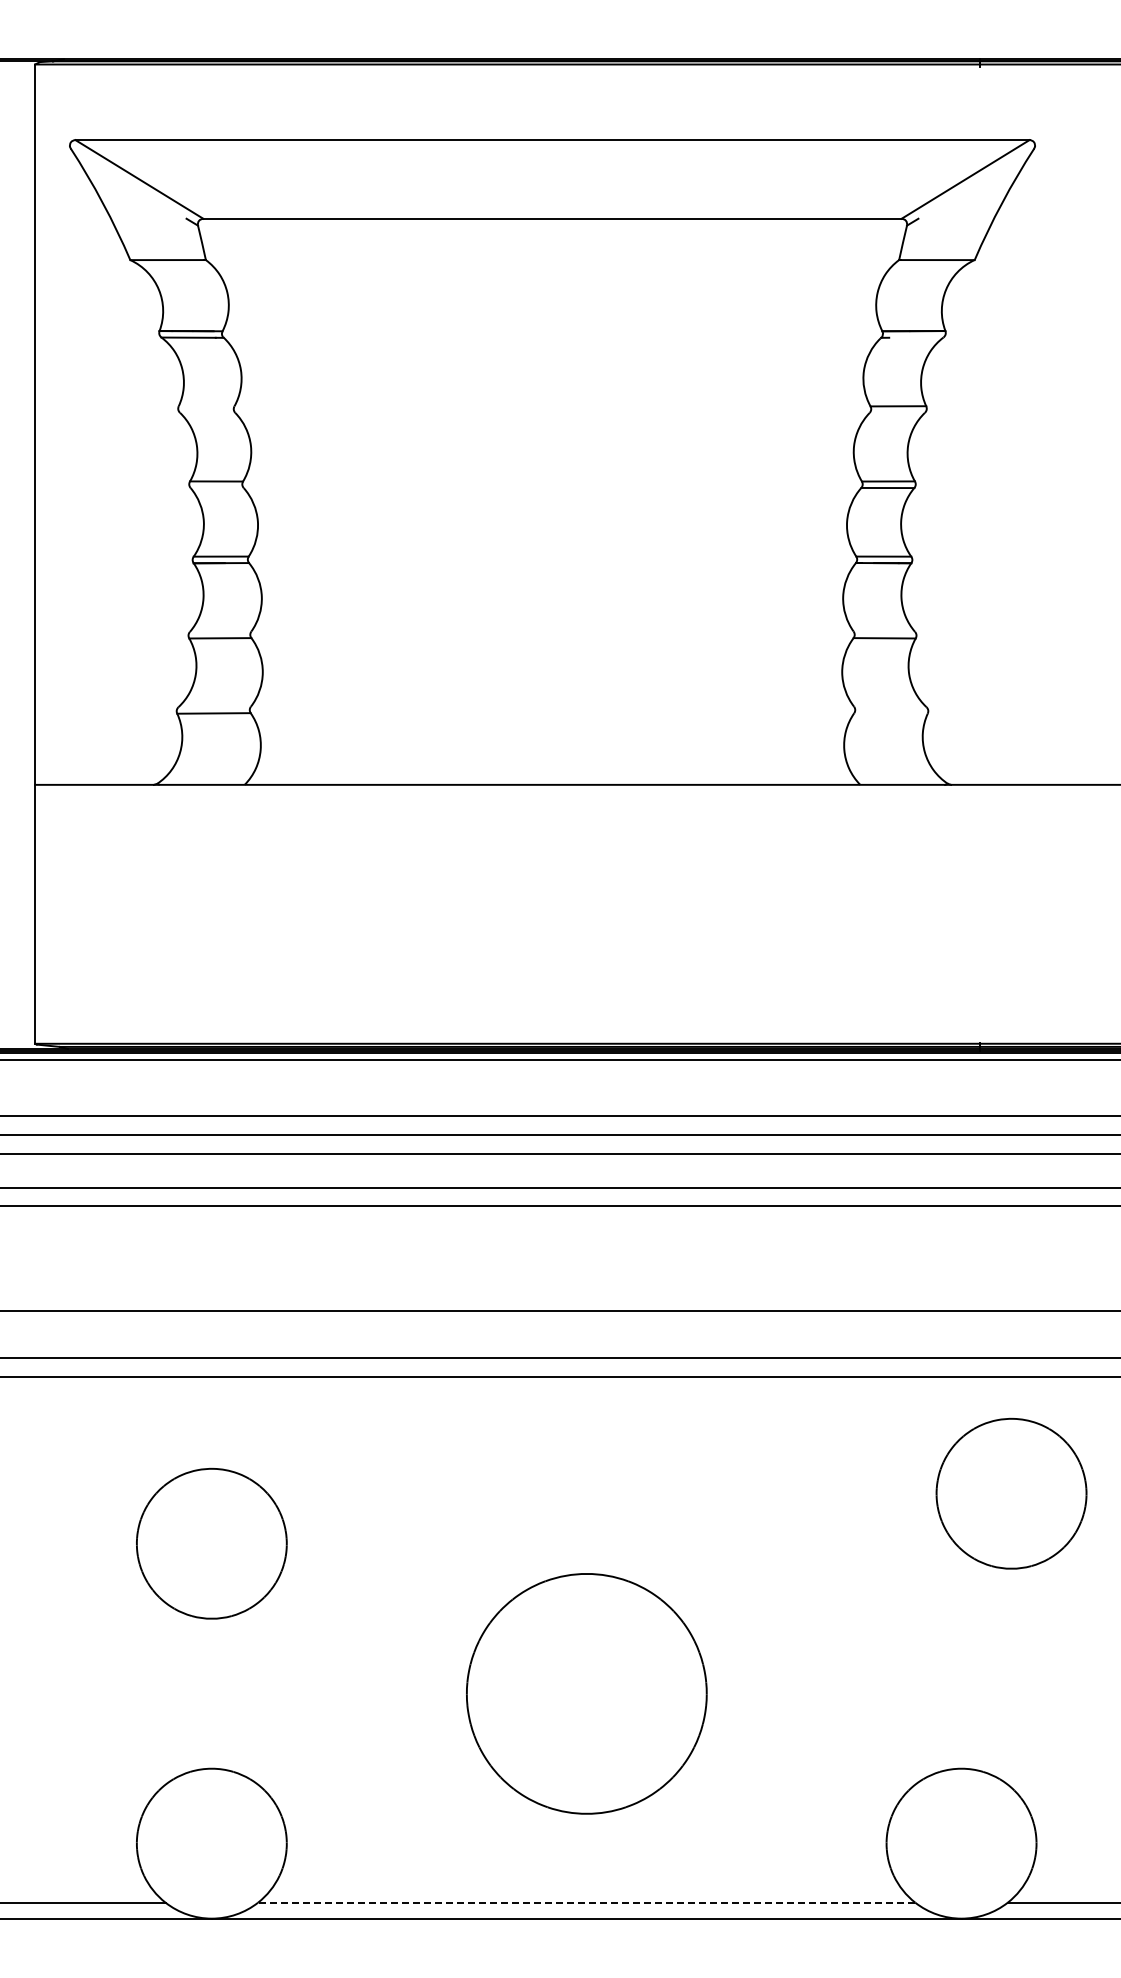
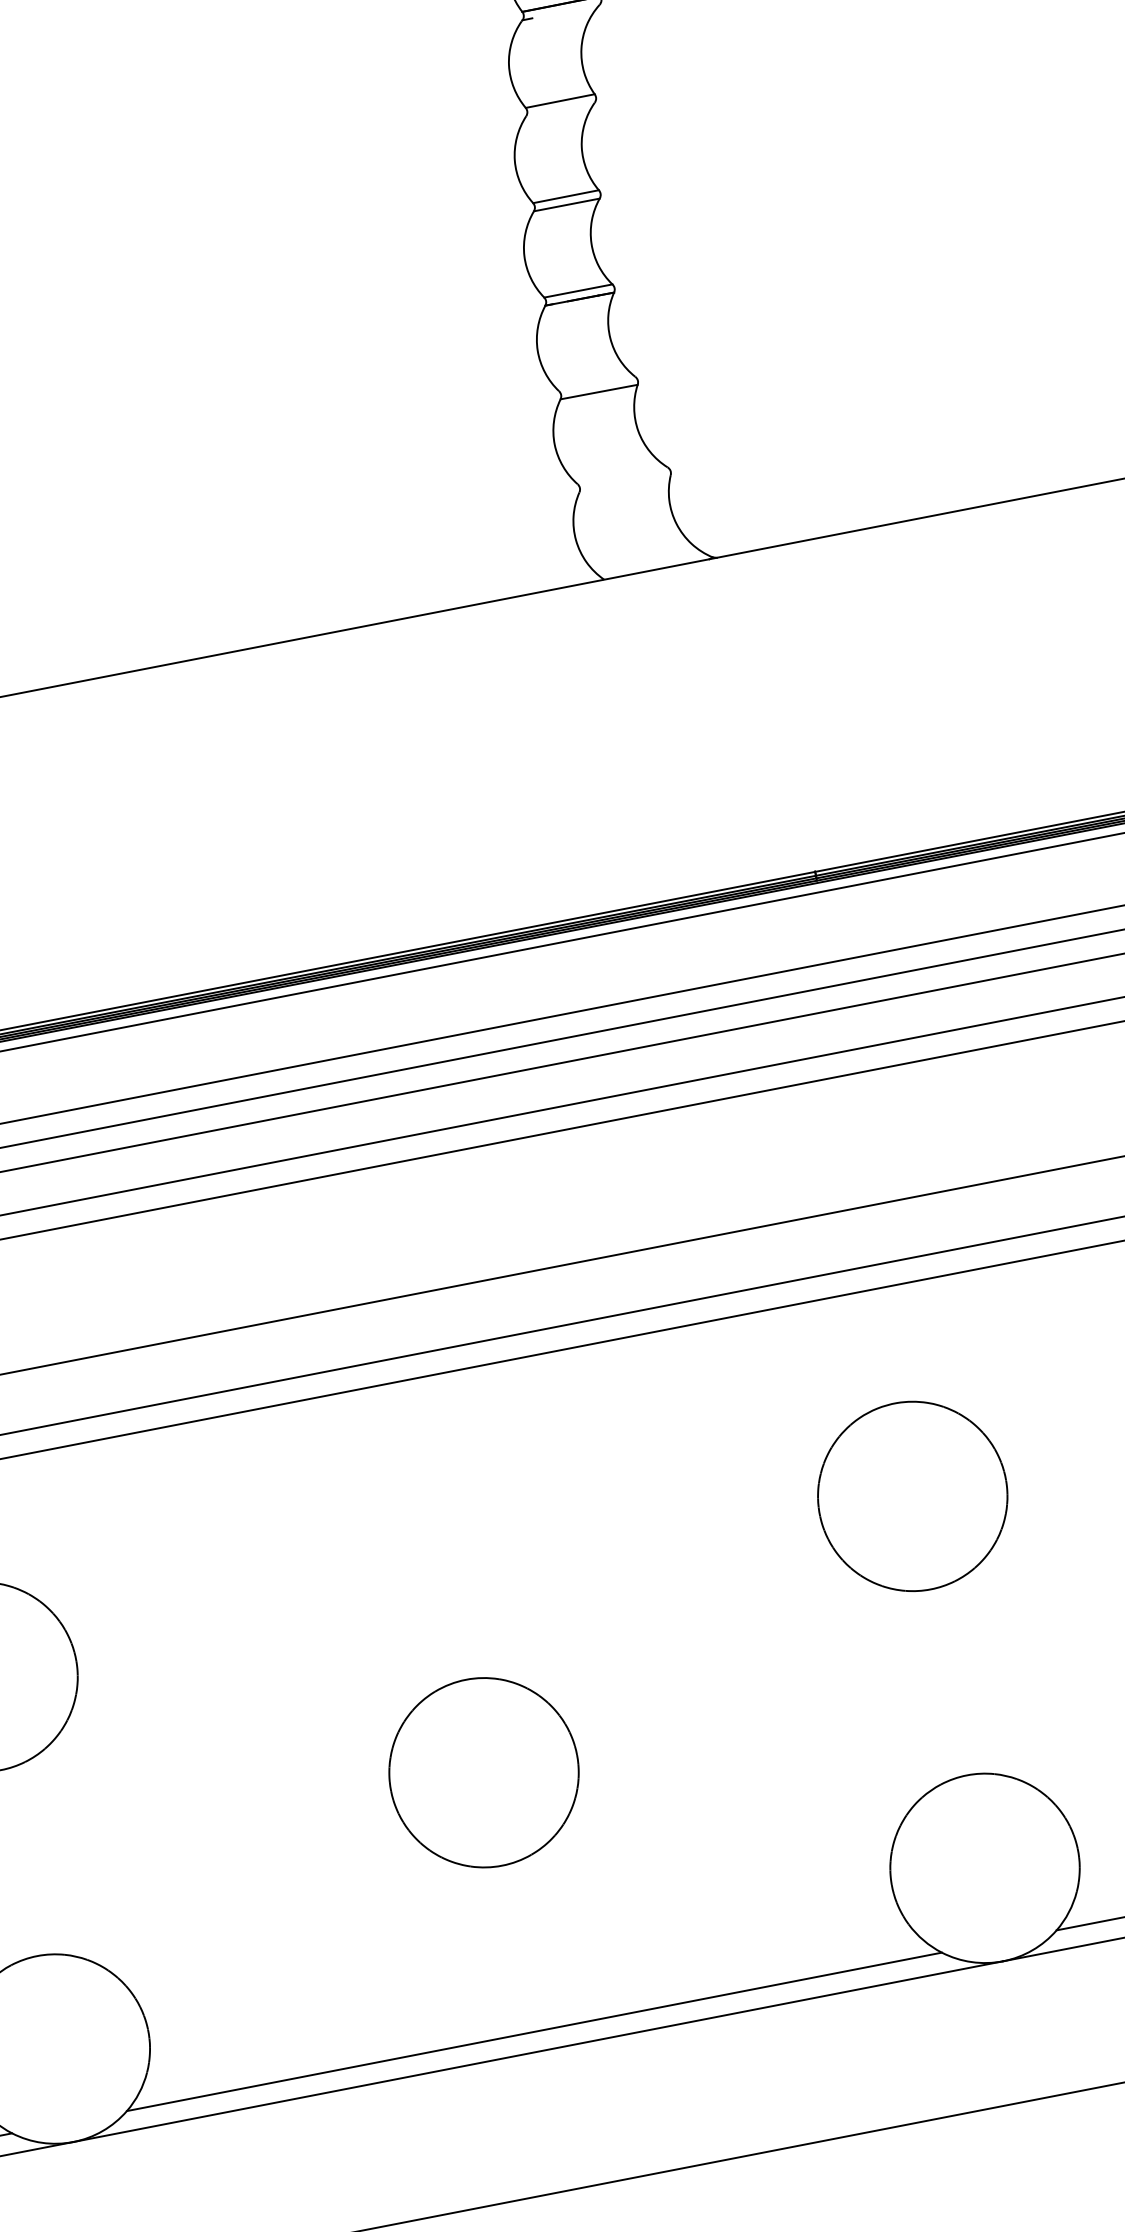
part: (1011, 1493) -> (912, 1496), moved
part: (586, 1693) -> (483, 1772), size x0.62
line: (586, 1902) -> (534, 2031), dashed -> solid

